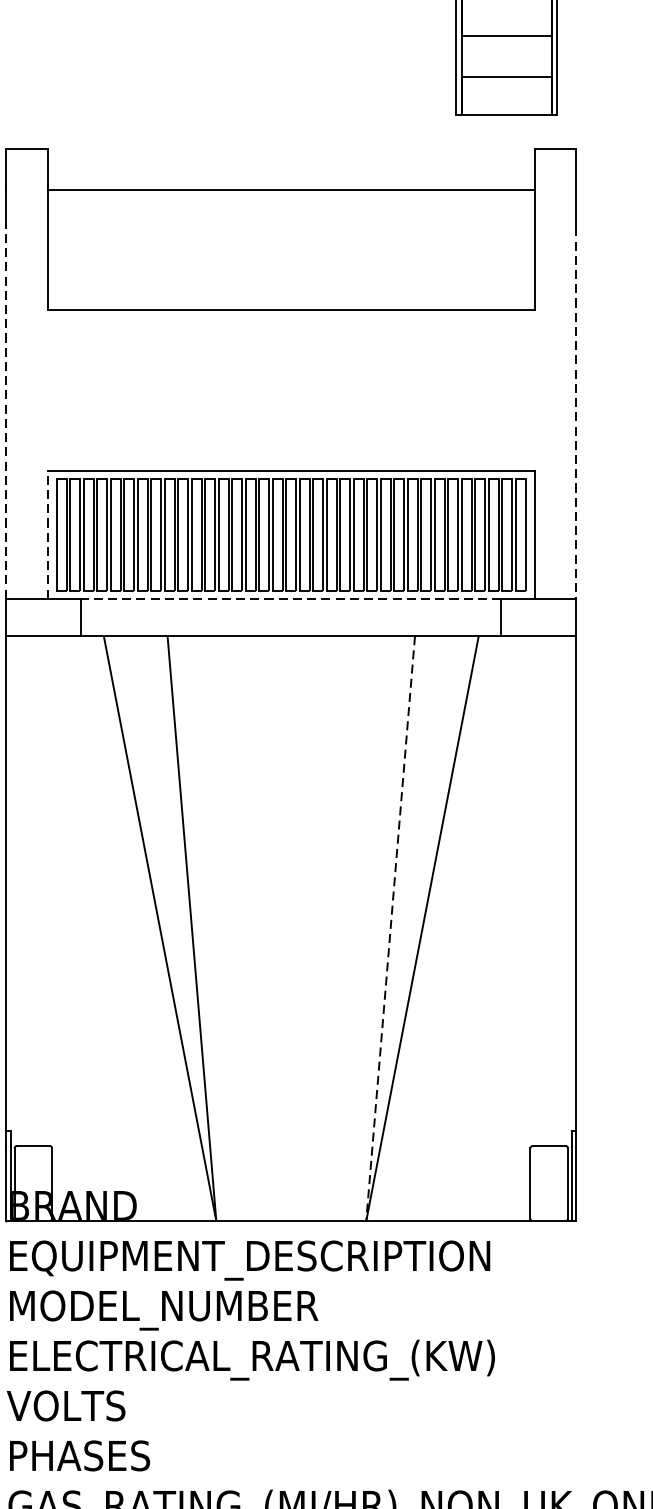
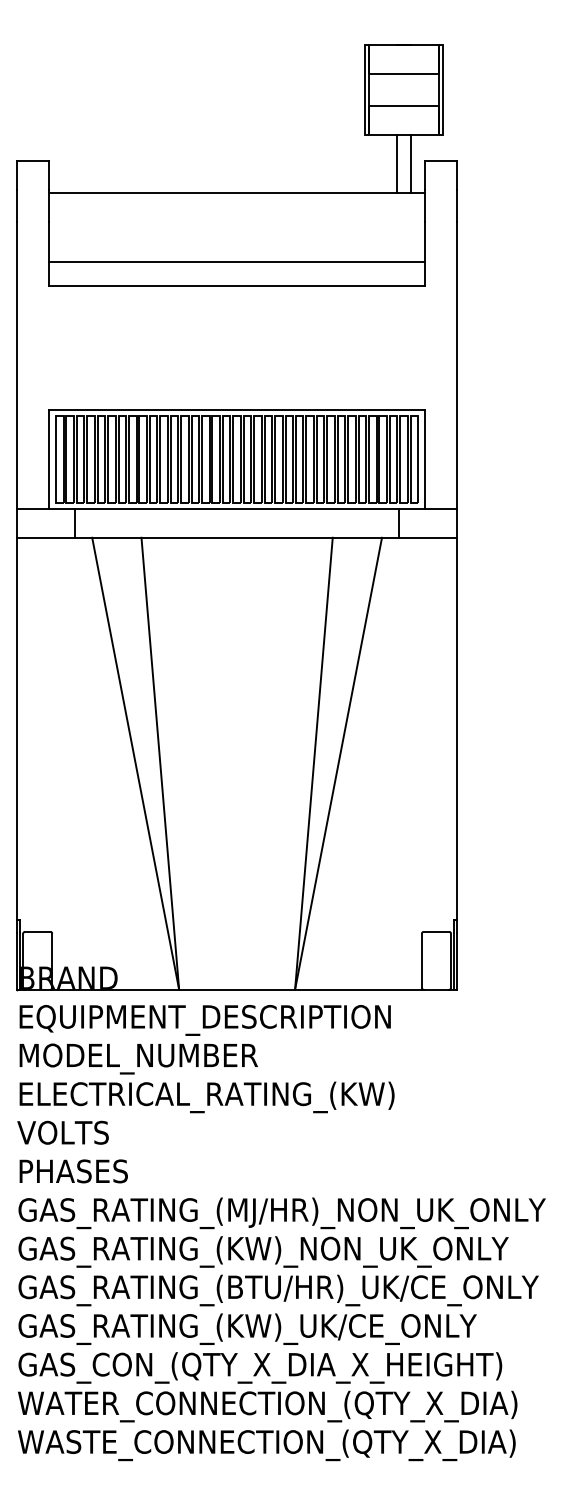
line: (497, 151) -> (396, 163), added
line: (515, 151) -> (410, 163), added
line: (290, 280) -> (236, 262), added
line: (5, 413) -> (16, 365), dashed -> solid
line: (576, 413) -> (457, 365), dashed -> solid
line: (47, 534) -> (48, 459), dashed -> solid
line: (290, 598) -> (236, 508), dashed -> solid
line: (390, 928) -> (313, 763), dashed -> solid

